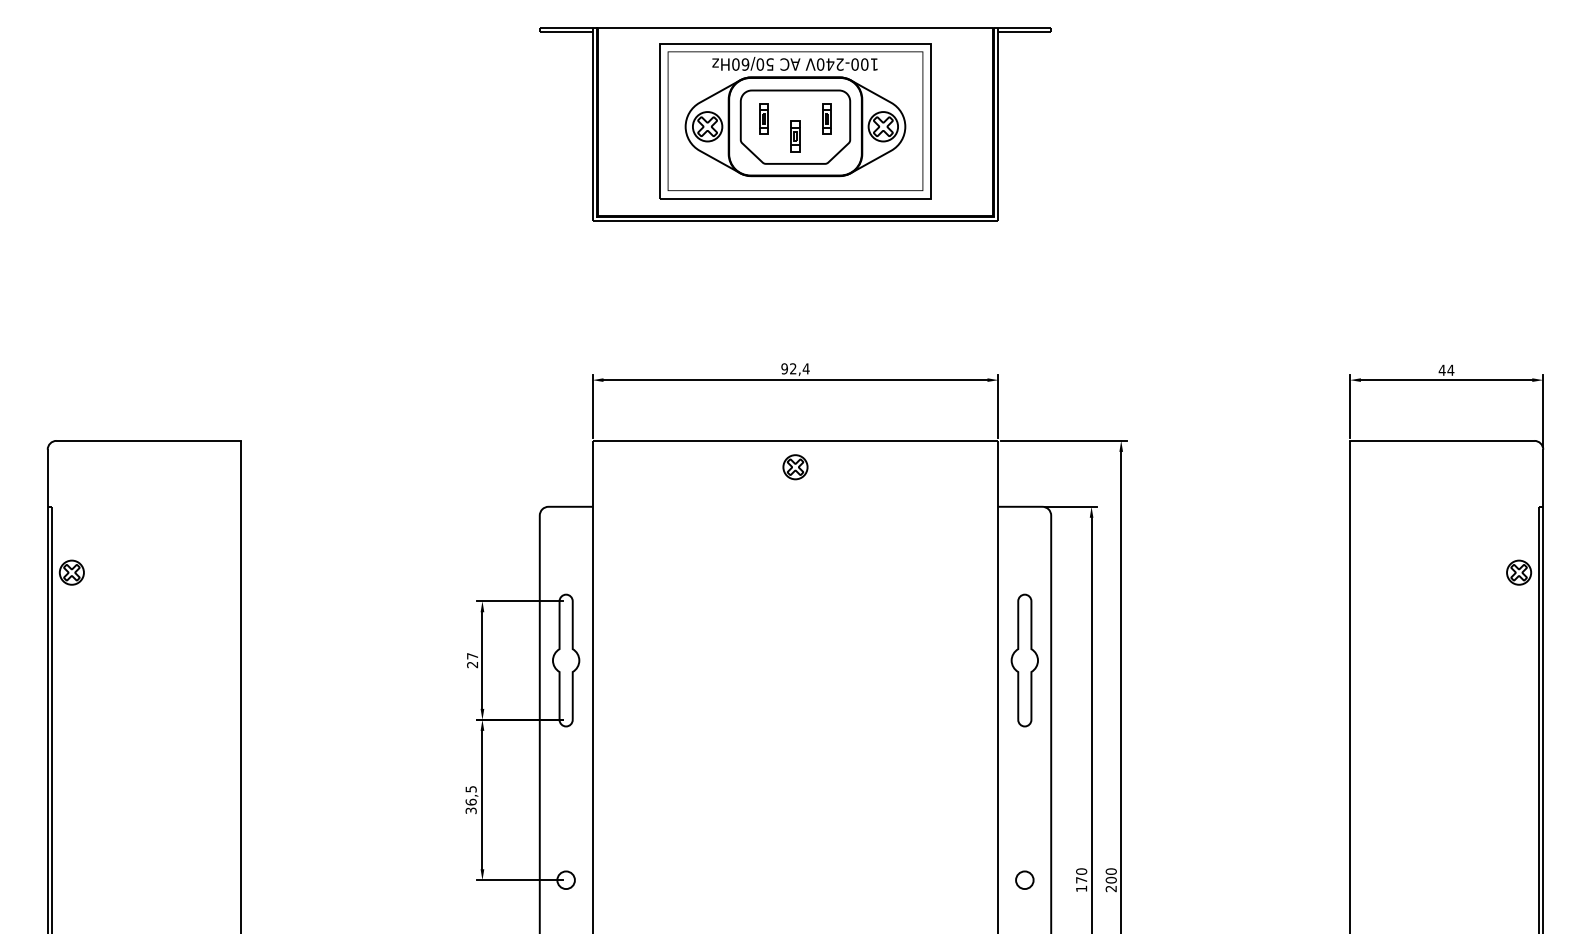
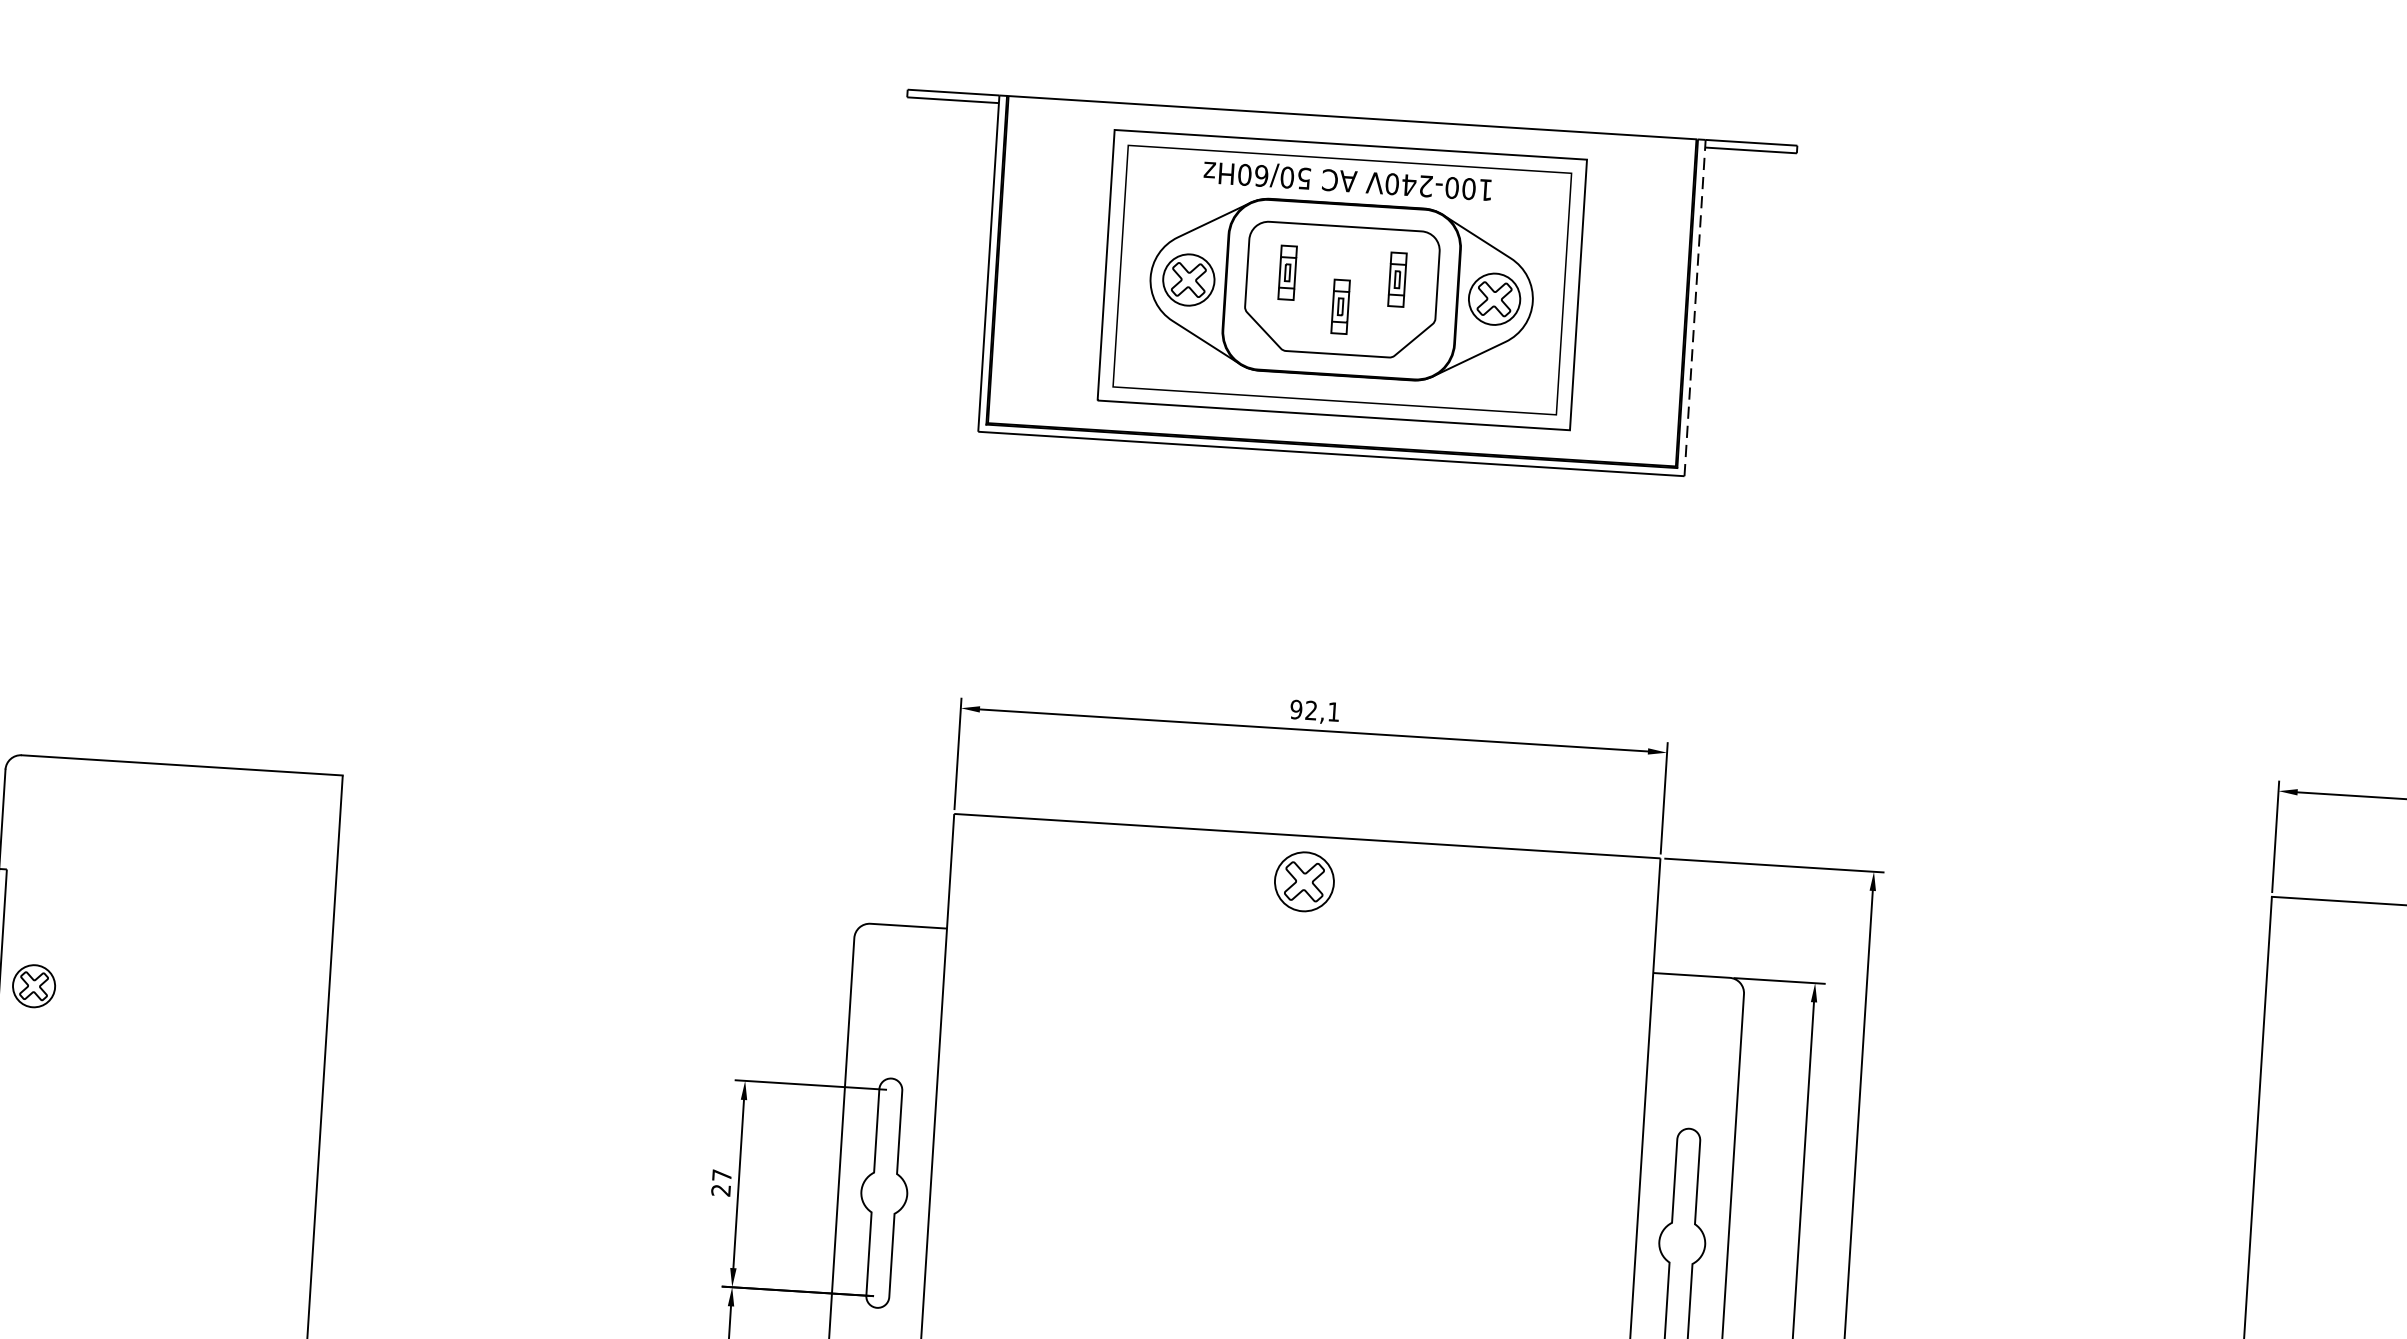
line: (998, 124) -> (1695, 307), solid -> dashed
text: (805, 368) -> (1332, 711), 92,4 -> 92,1
part: (795, 467) -> (1304, 882), size x1.4

